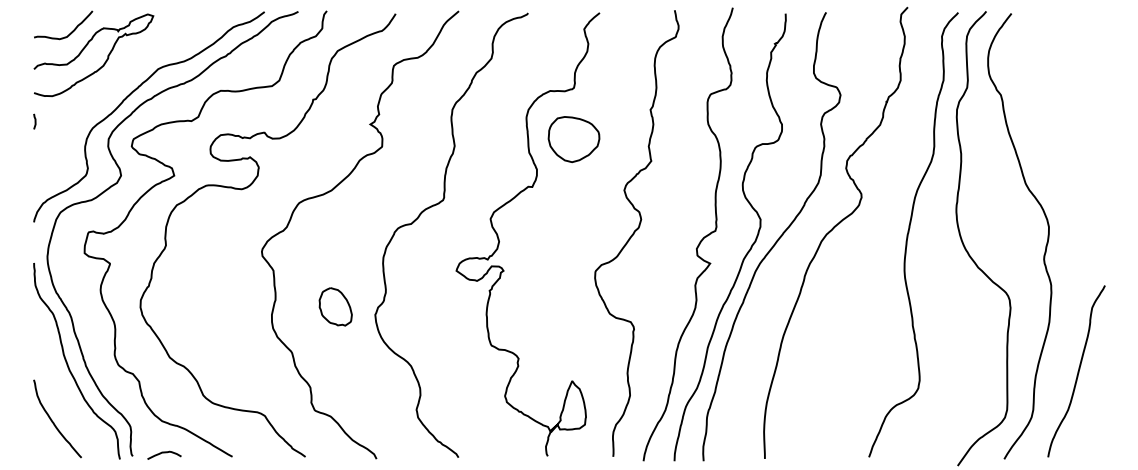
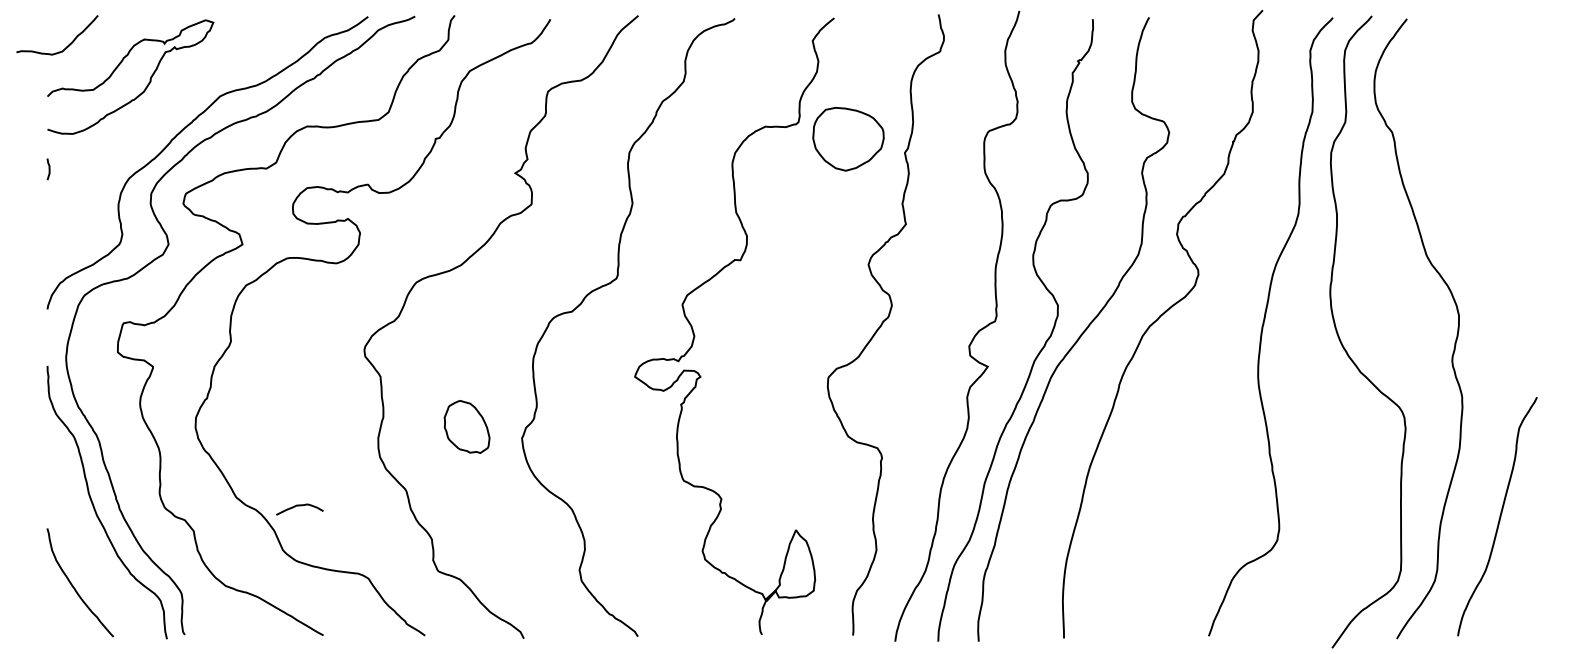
curve: (70, 32) -> (67, 45), moved
part: (574, 139) -> (848, 139), moved
curve: (164, 453) -> (299, 506), moved

